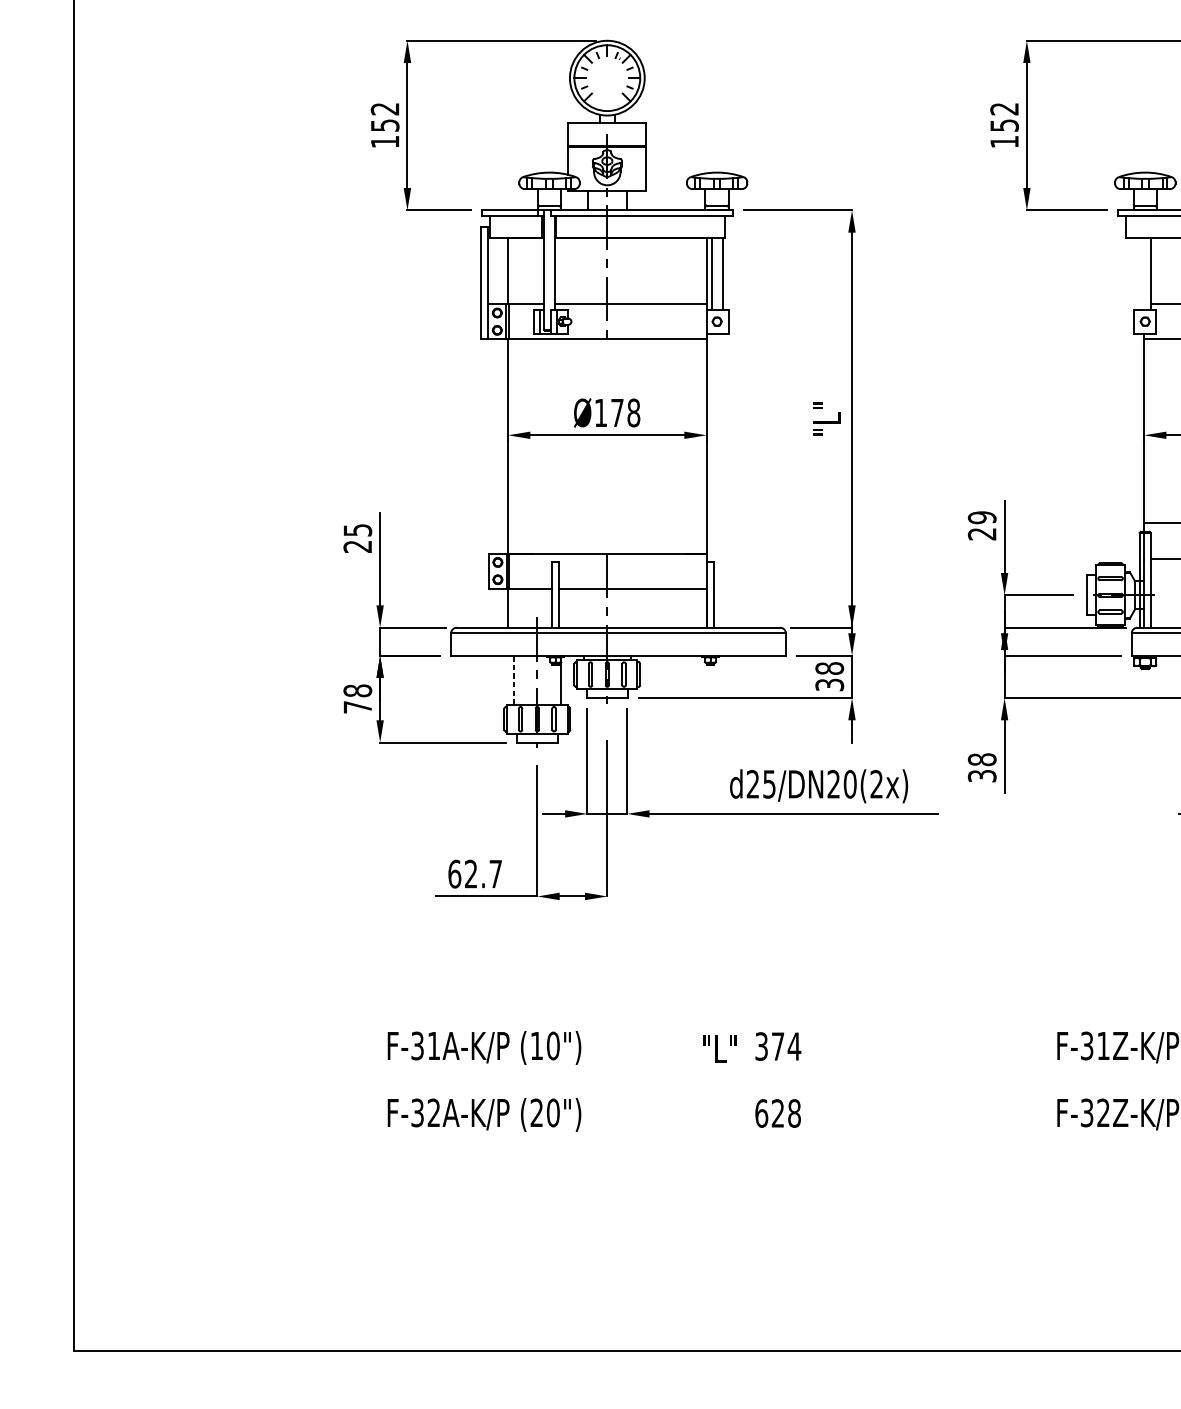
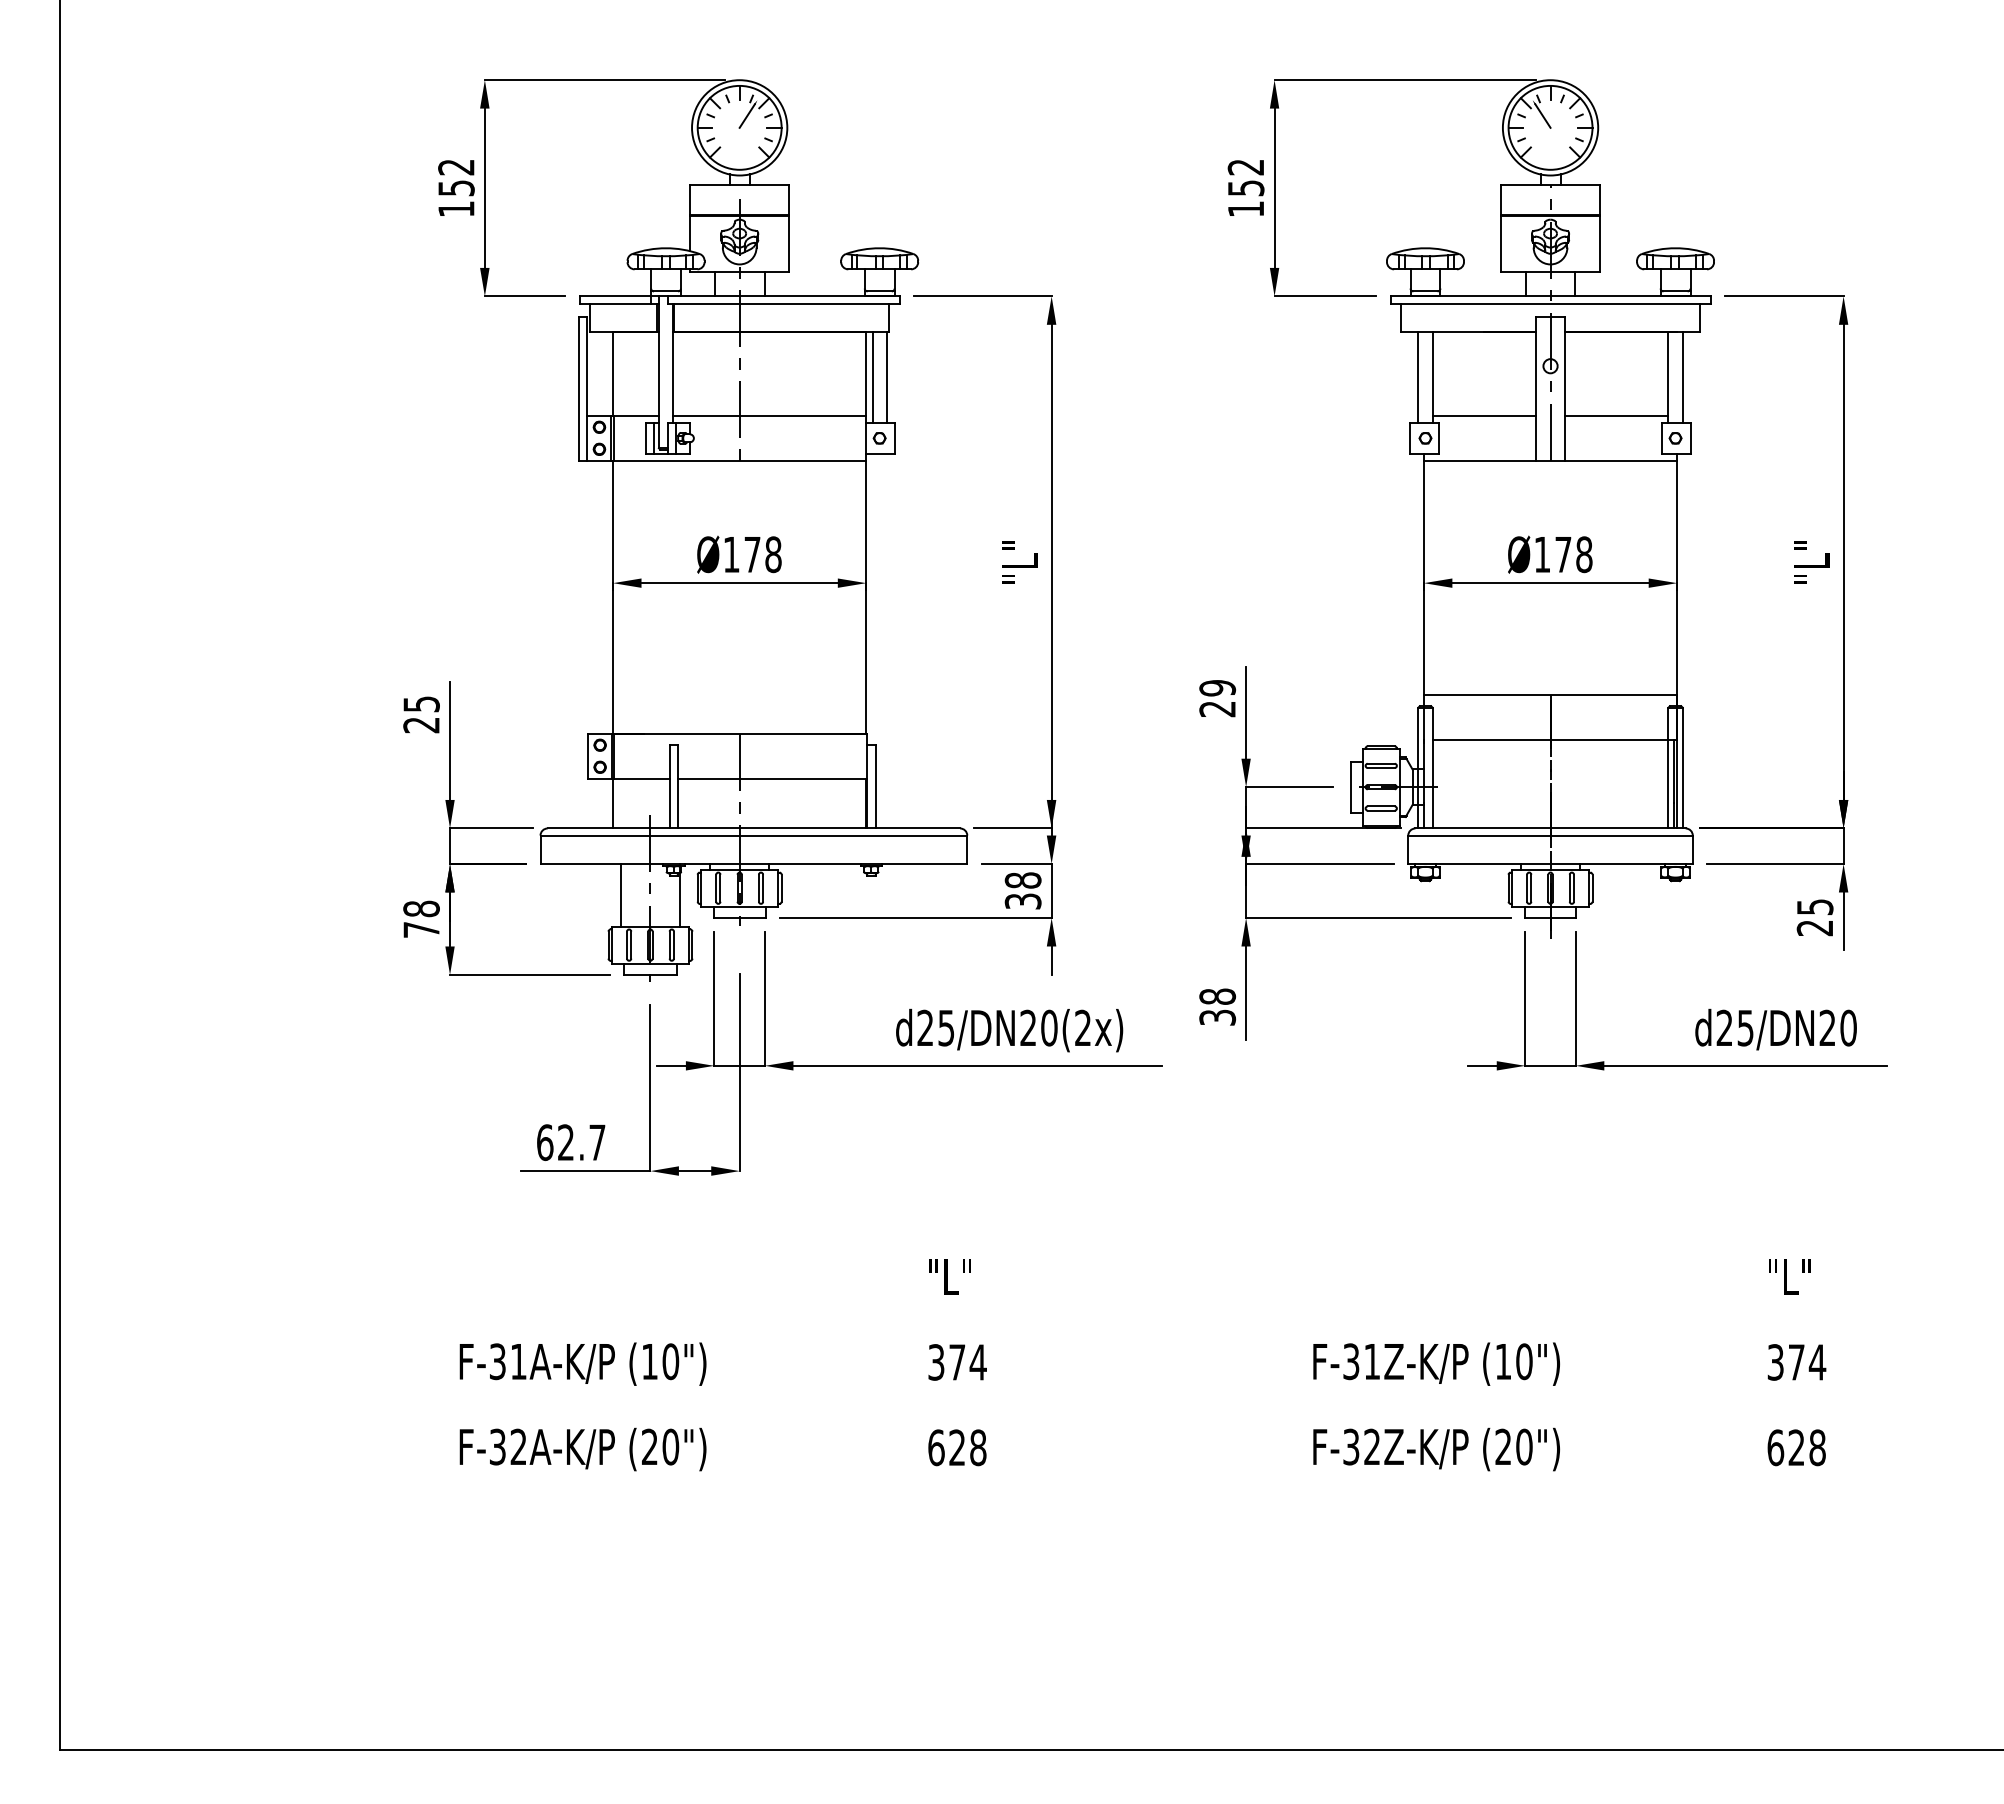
line: (612, 68) -> (746, 115), added
line: (1139, 273) -> (1418, 377), added
line: (513, 679) -> (620, 894), dashed -> solid
text: (719, 1048) -> (949, 1276), moved

